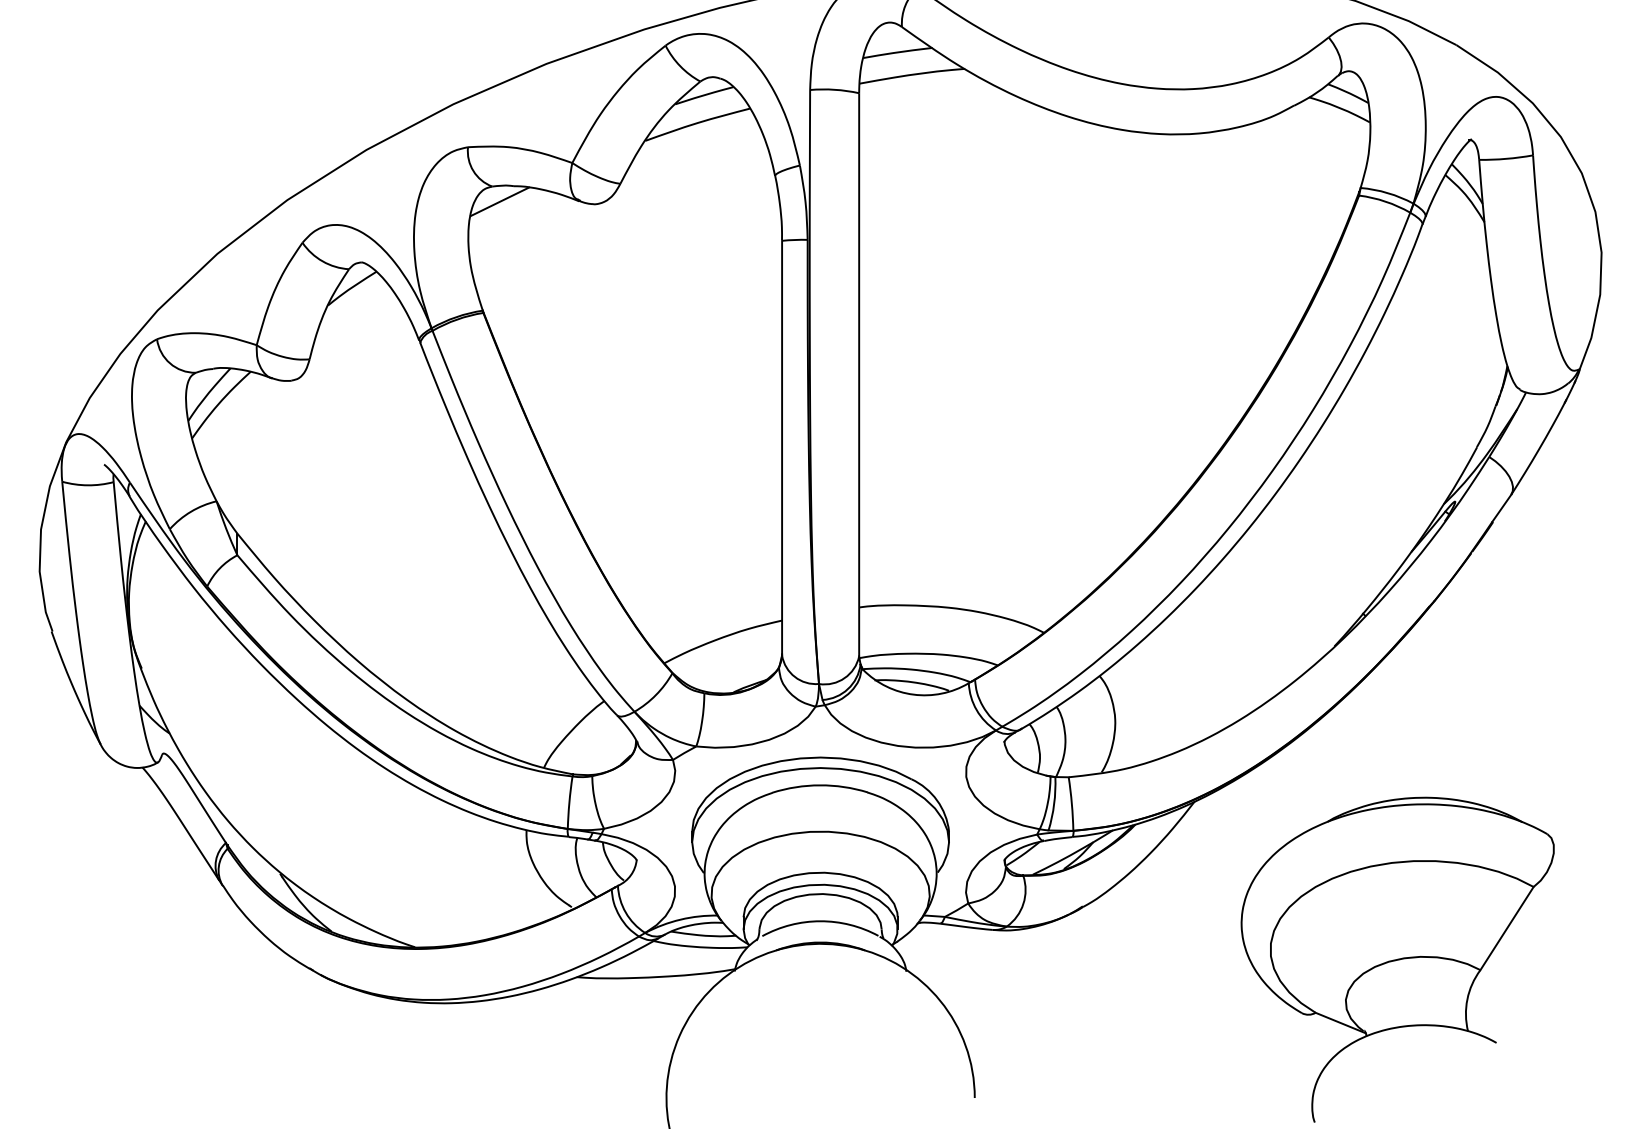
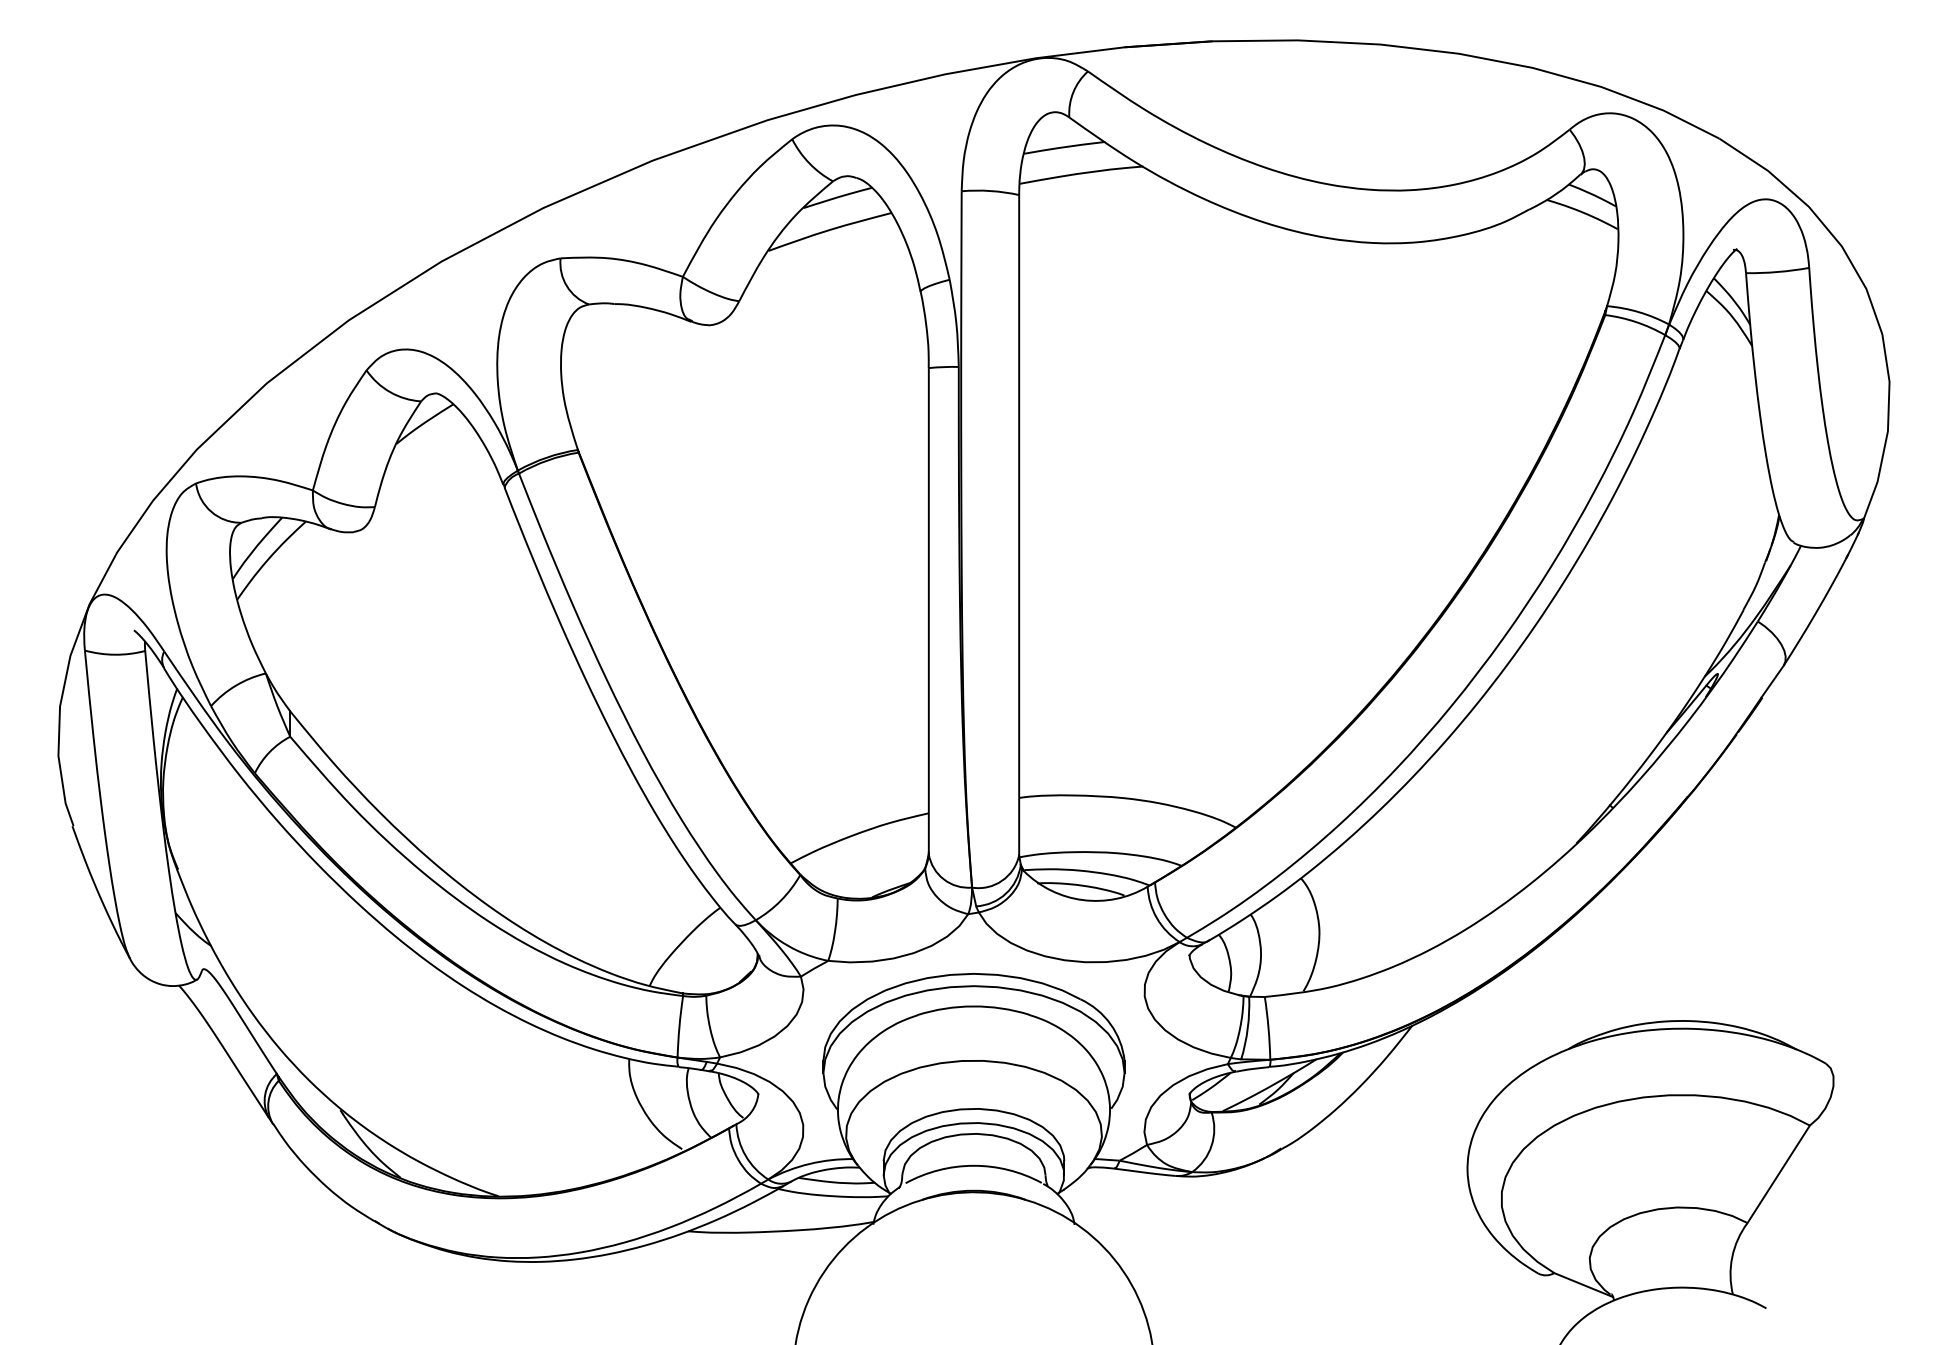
line: (499, 201) -> (597, 322), removed

